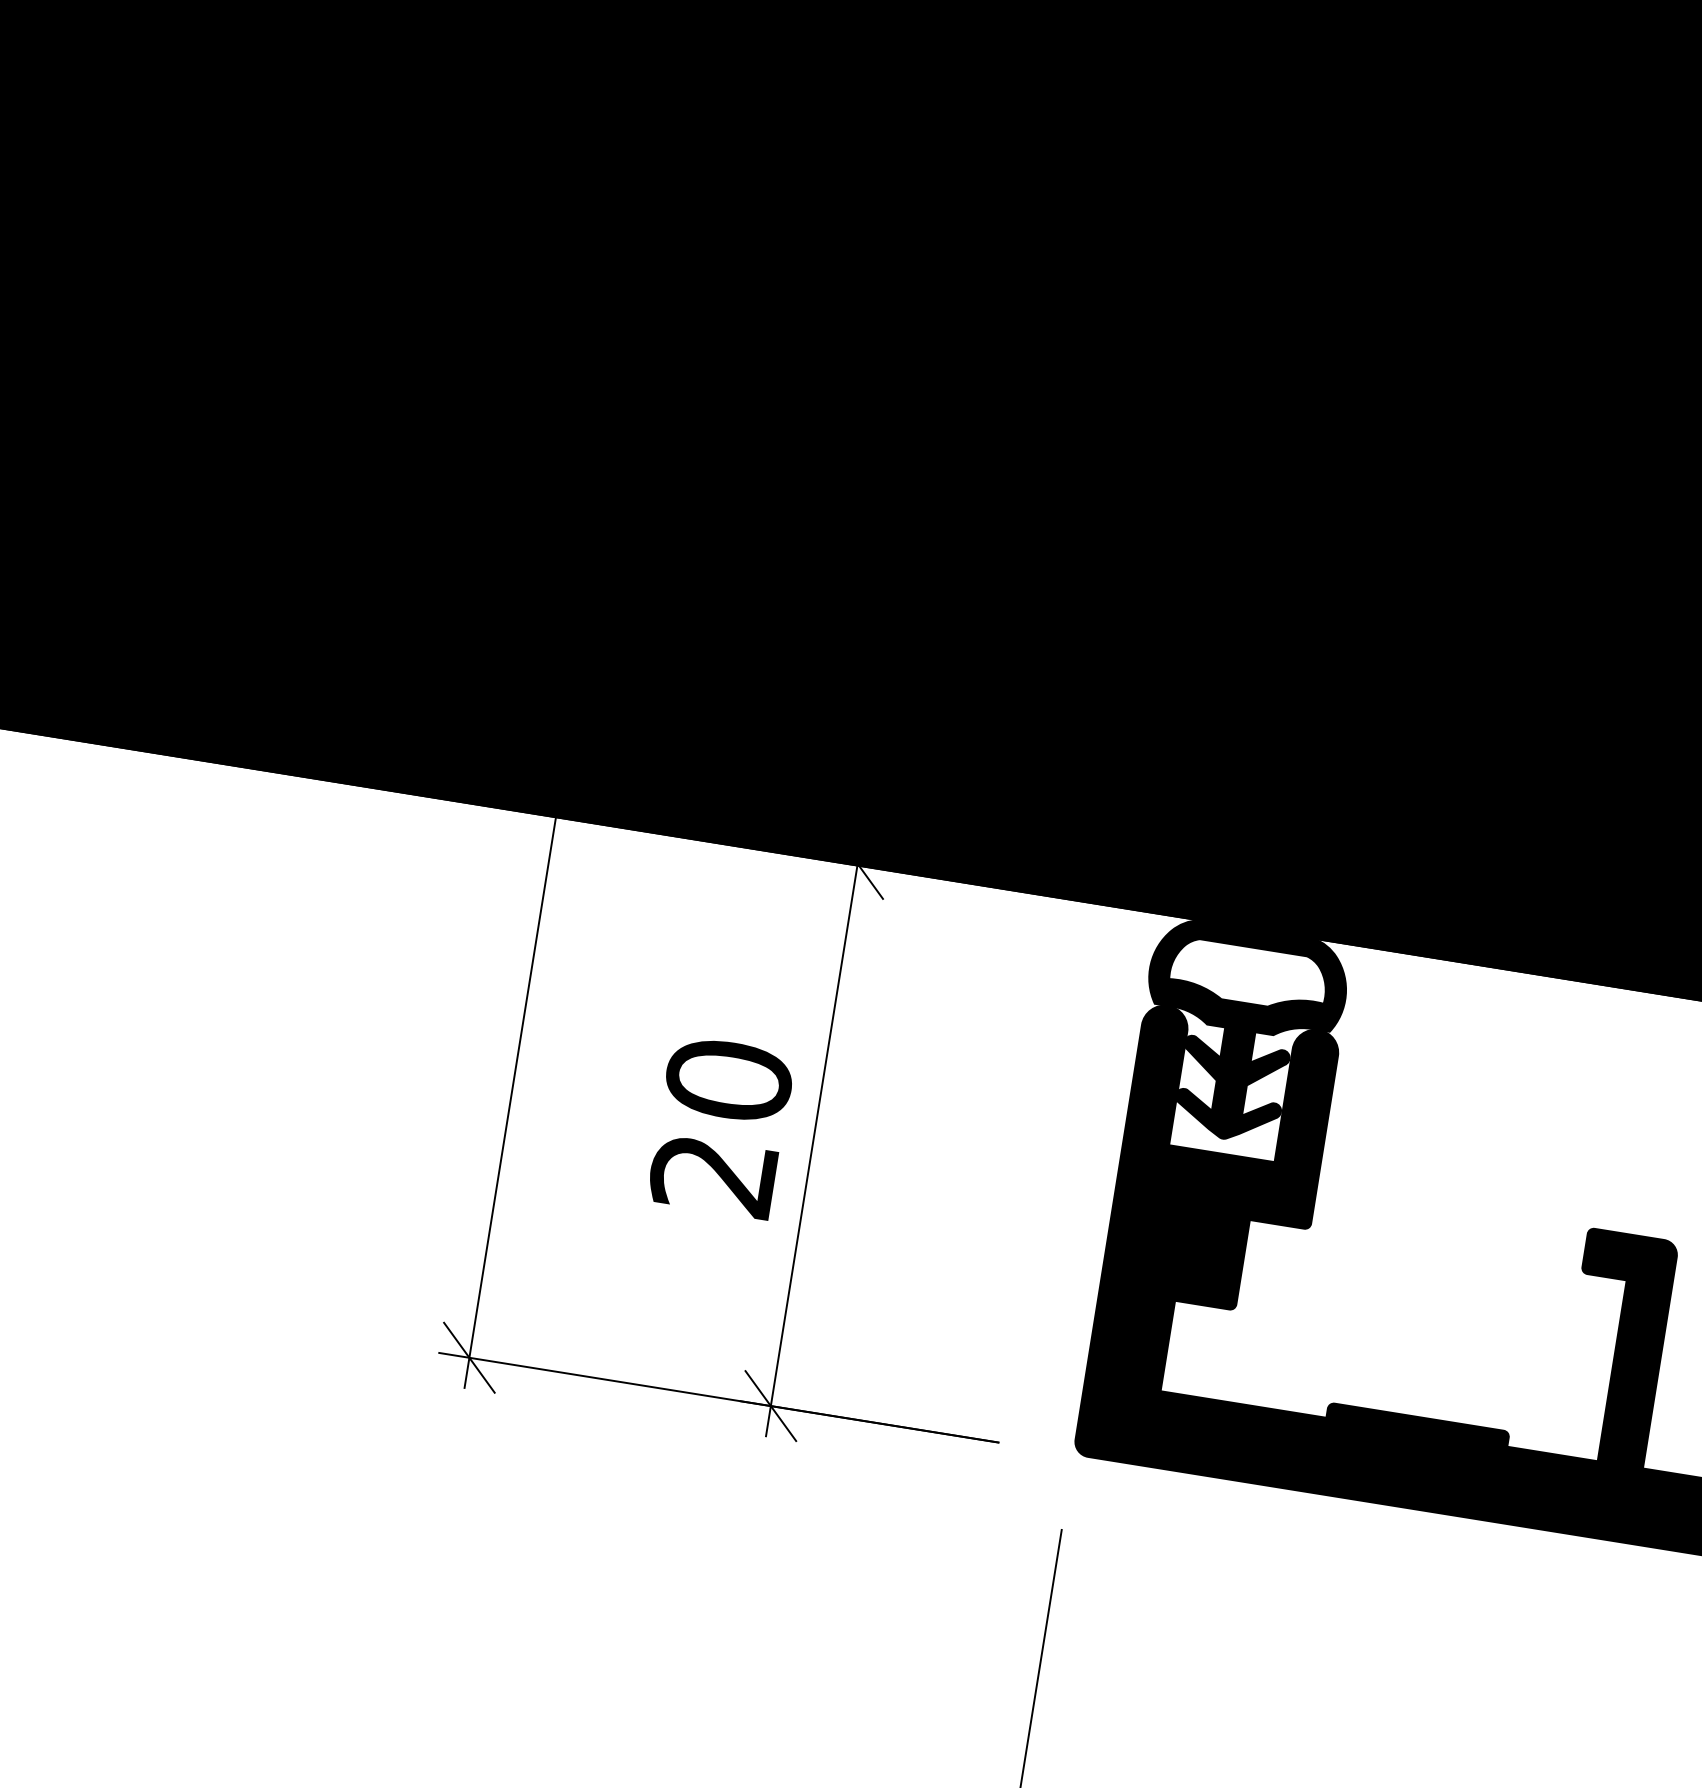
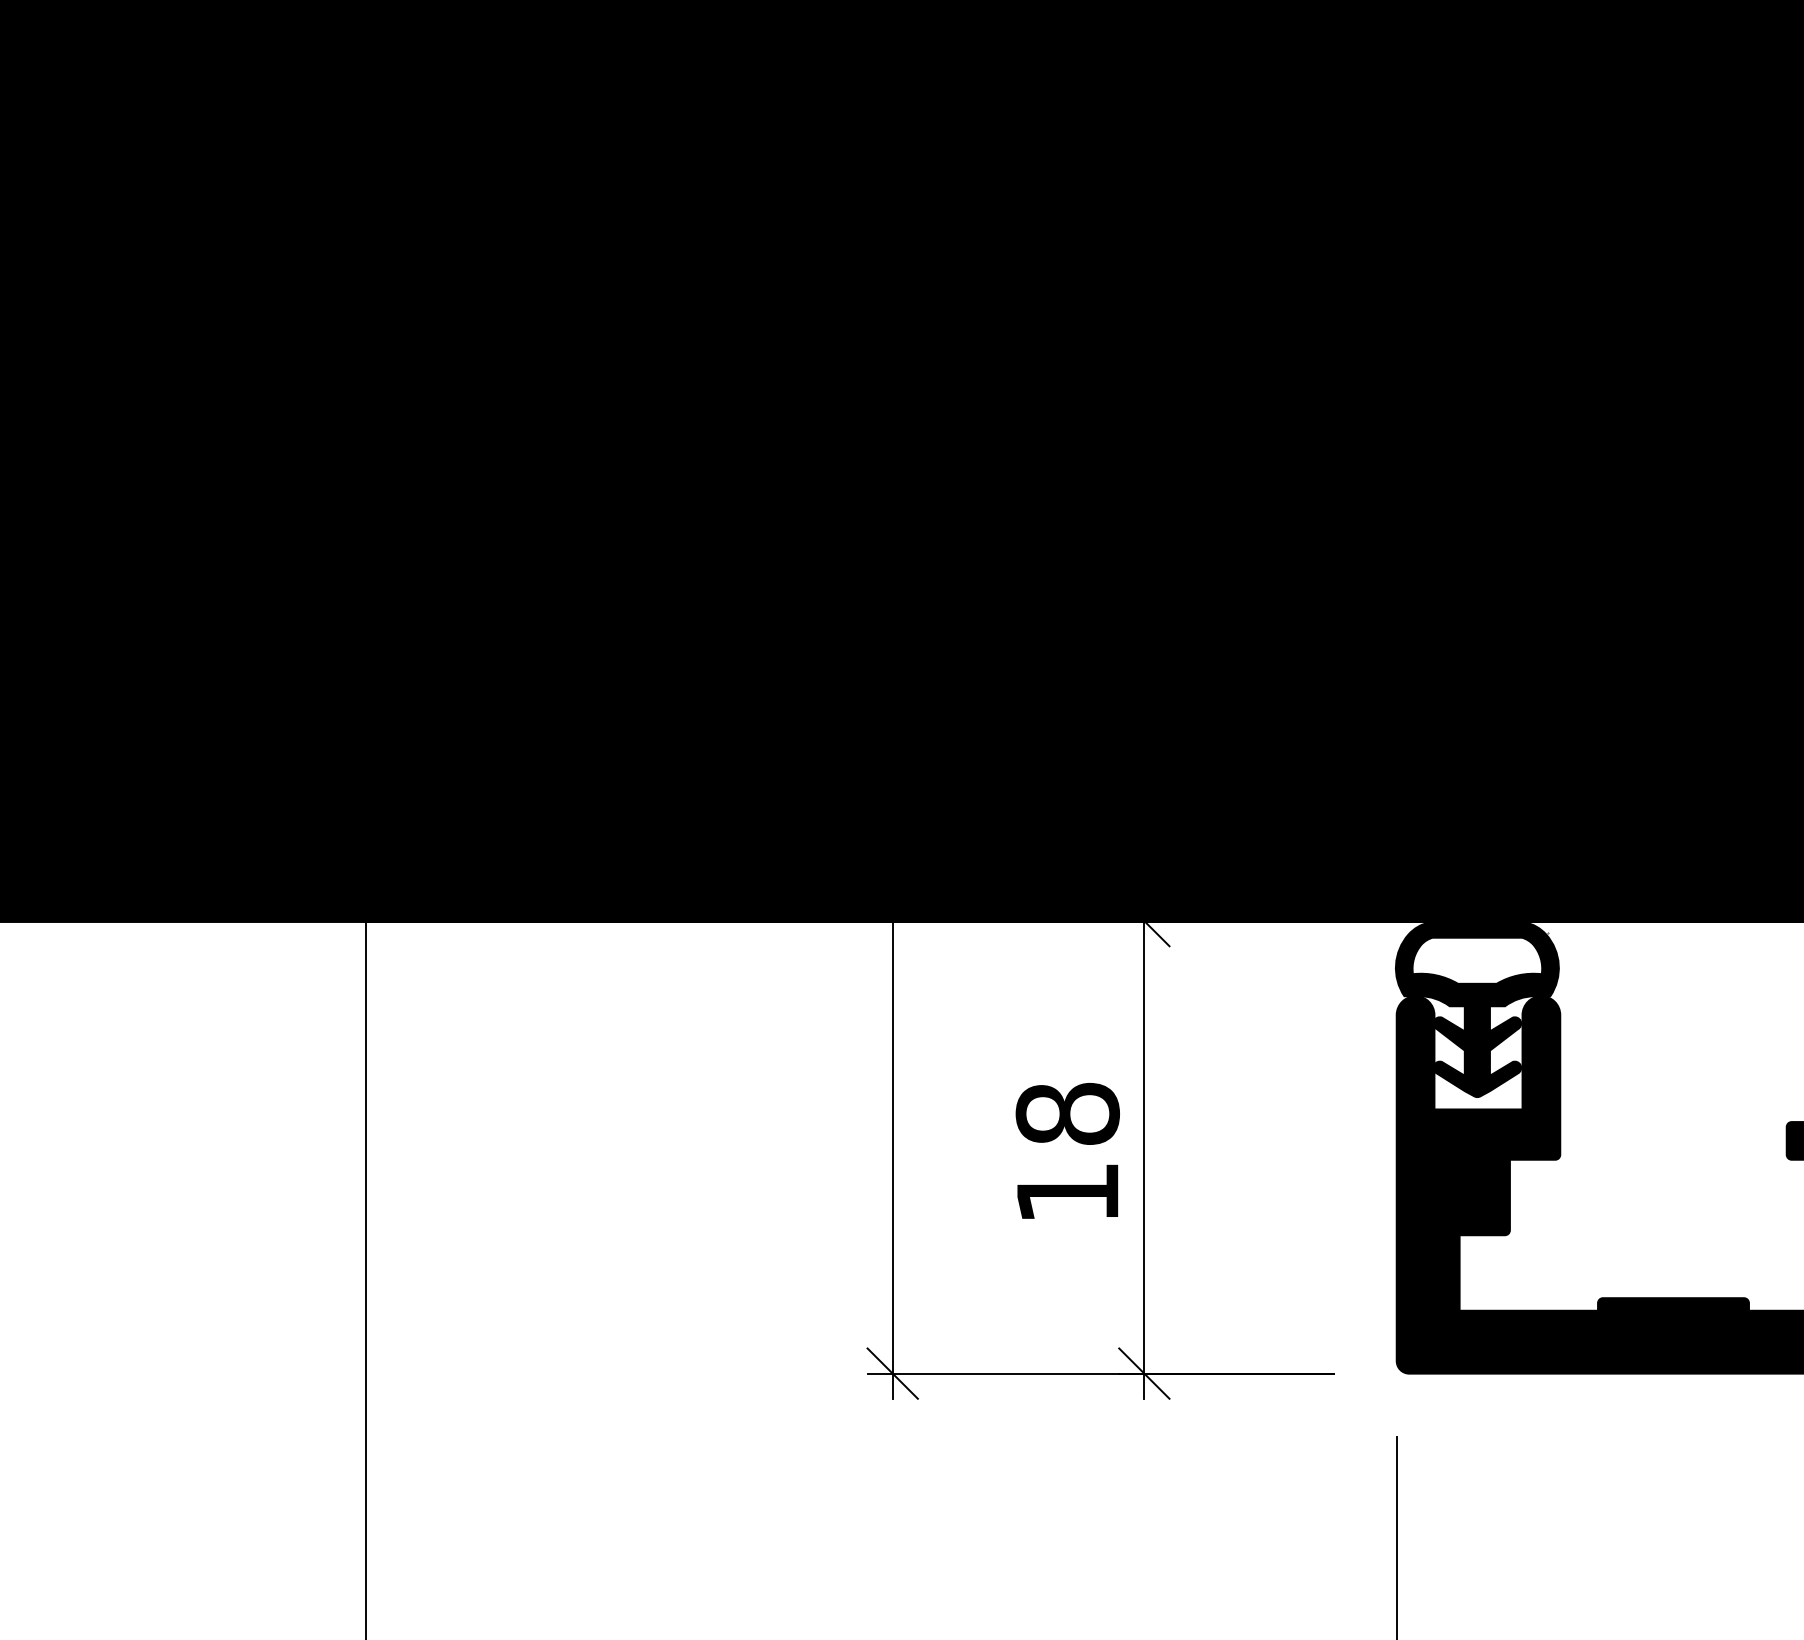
text: (721, 1126) -> (1067, 1152), 20 -> 18

